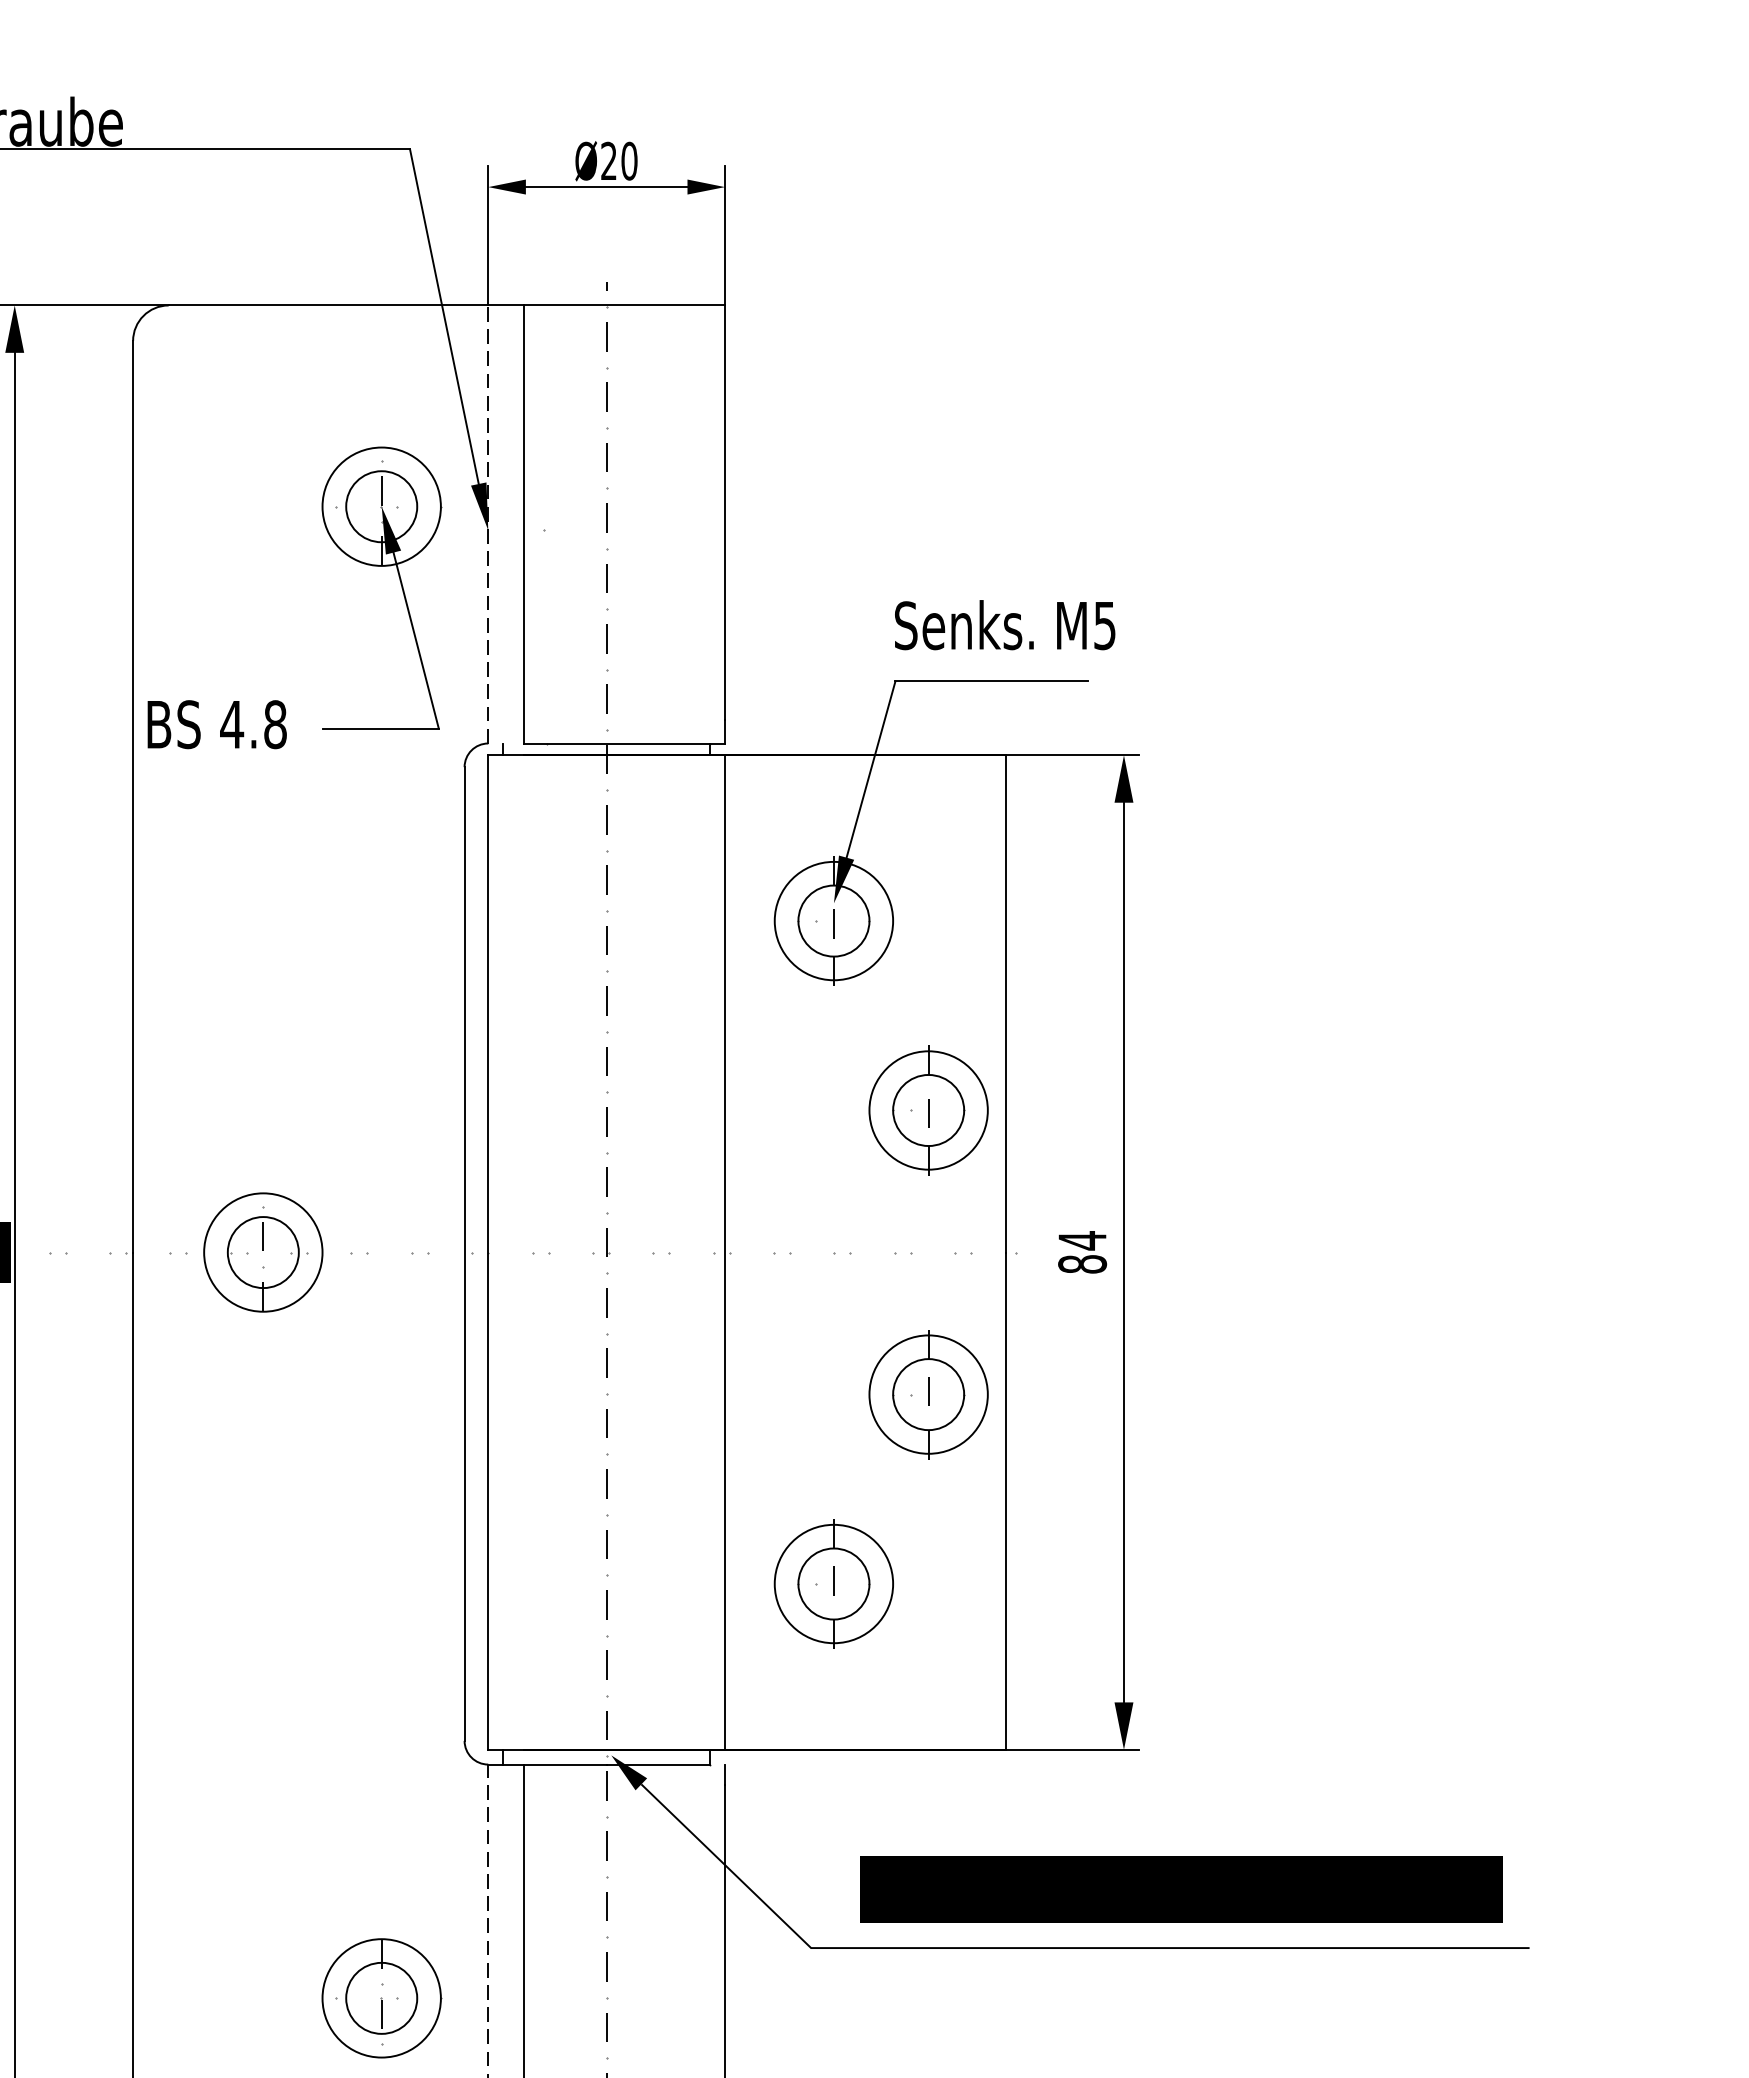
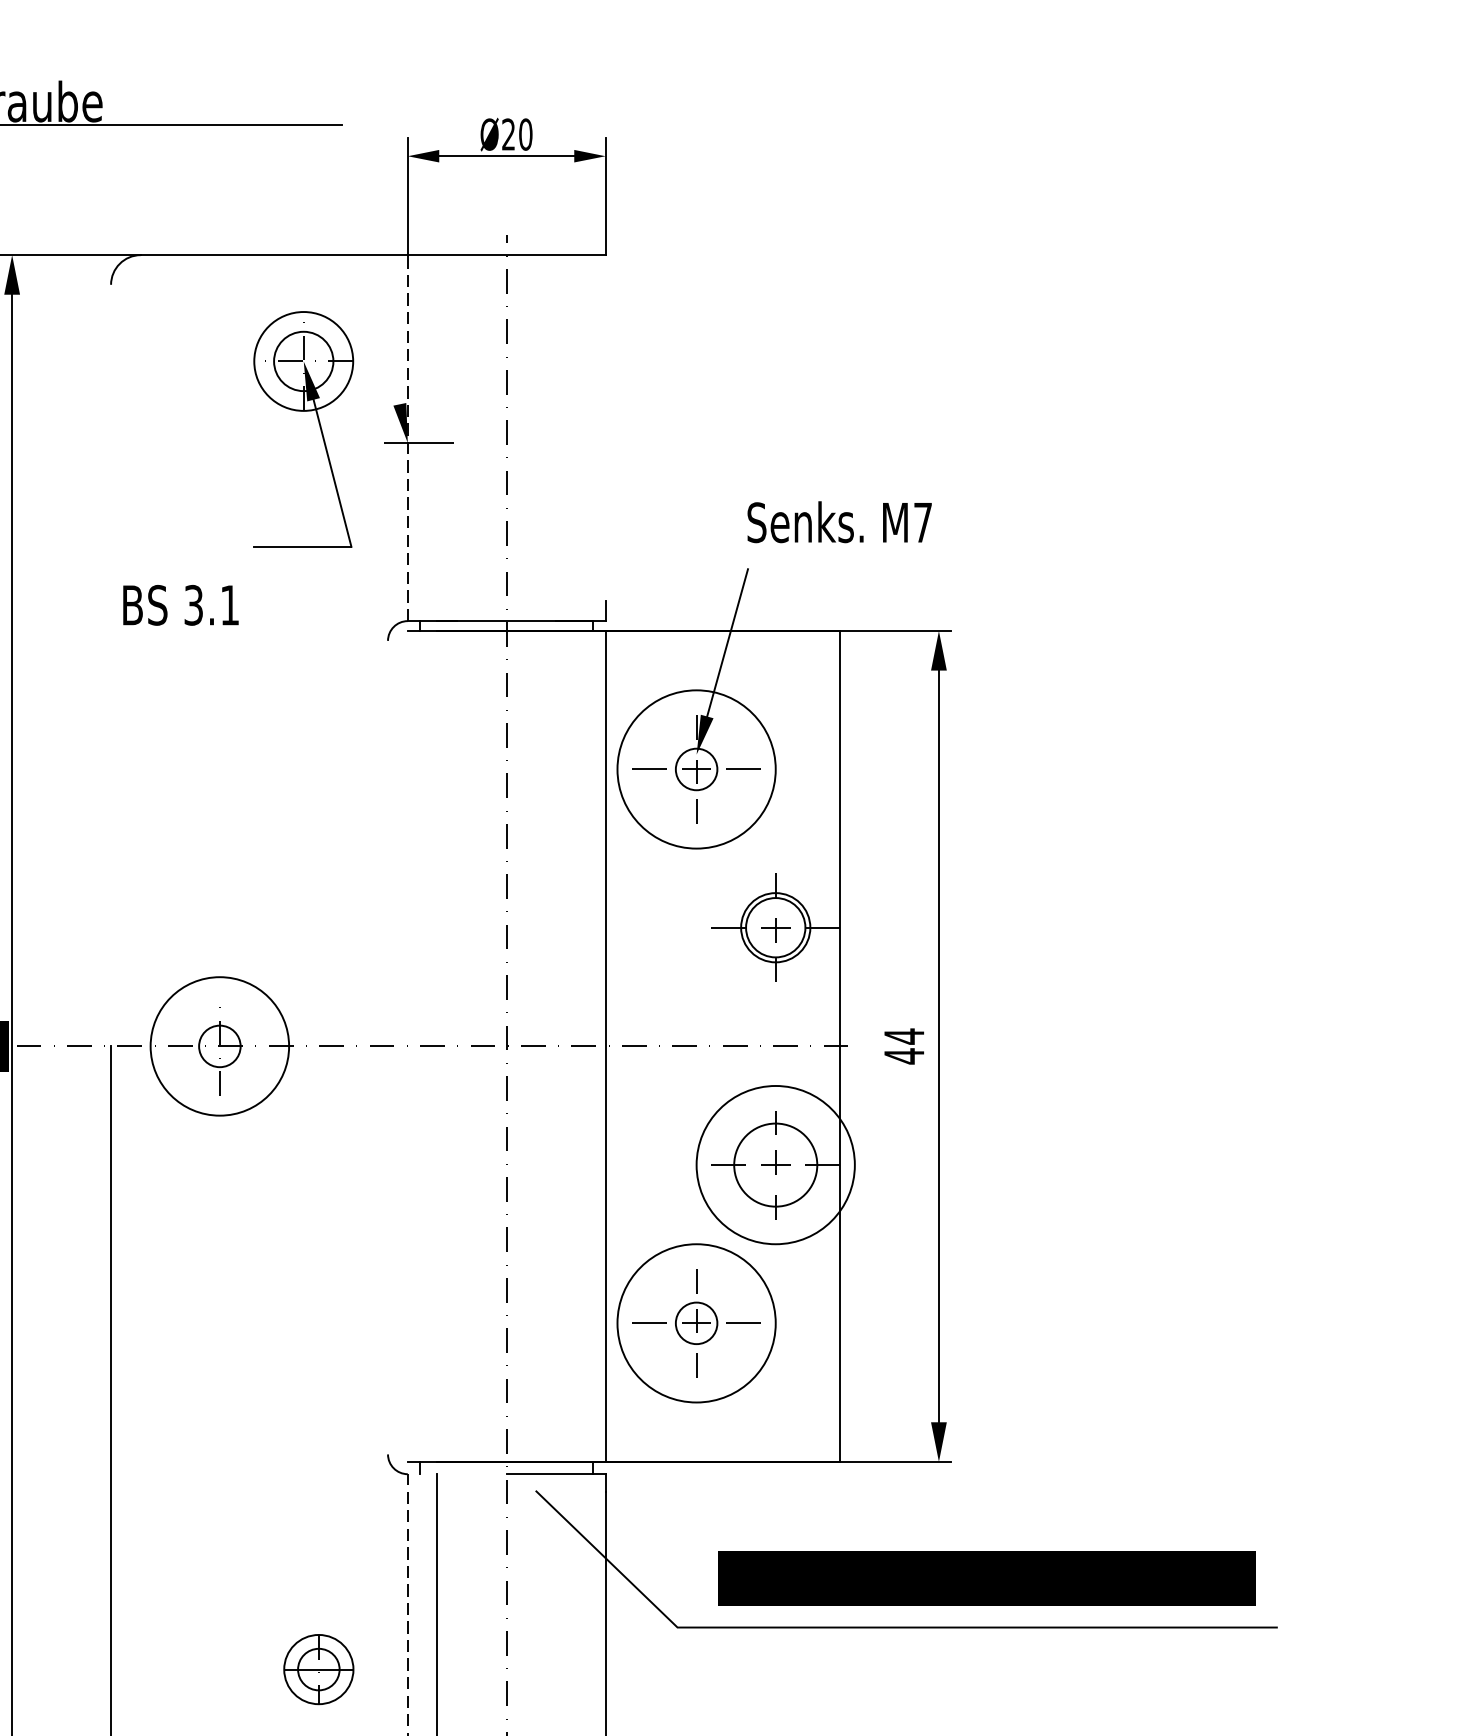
line: (444, 316) -> (371, 264), removed
line: (725, 512) -> (606, 428), removed
line: (523, 524) -> (437, 438), removed
part: (400, 584) -> (319, 426), moved
text: (1104, 626) -> (922, 523), M5 -> M7
line: (991, 681) -> (828, 569), removed
text: (253, 724) -> (211, 605), 4.8 -> 3.1
line: (133, 796) -> (111, 665), removed
circle: (833, 920) -> (696, 768), size x0.7
circle: (833, 920) -> (696, 768), size x1.6
circle: (928, 1110) -> (775, 927), size x0.7
circle: (262, 1252) -> (219, 1046), size x0.7
circle: (263, 1252) -> (220, 1046), size x1.4
line: (488, 1252) -> (407, 1046), removed
line: (464, 1253) -> (387, 1047), removed
text: (1082, 1264) -> (904, 1056), 84 -> 44
circle: (928, 1394) -> (775, 1165), size x1.4
circle: (928, 1394) -> (775, 1165), size x1.6
circle: (833, 1583) -> (696, 1322), size x0.7
circle: (833, 1583) -> (696, 1322), size x1.6
line: (547, 1764) -> (457, 1474), removed
fill: (629, 1772) -> (525, 1480), removed
part: (381, 1998) -> (318, 1669), size x0.7

